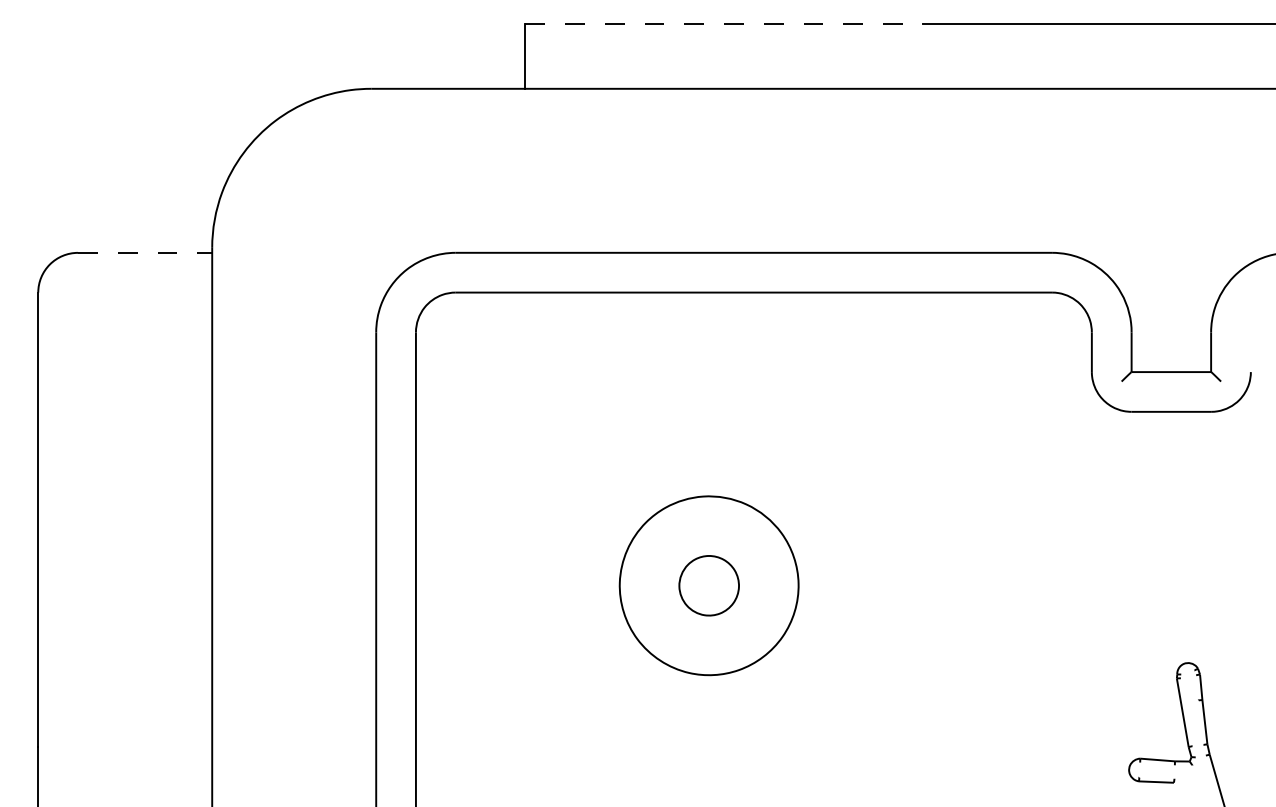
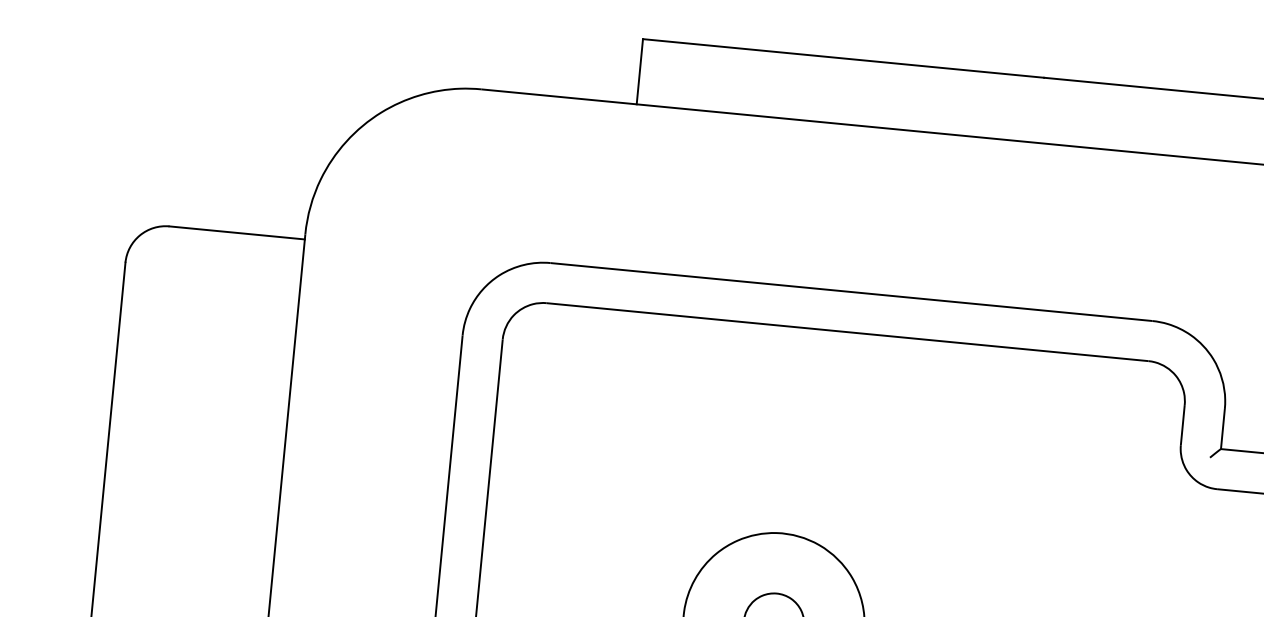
line: (724, 24) -> (843, 58), dashed -> solid
line: (145, 252) -> (237, 232), dashed -> solid

